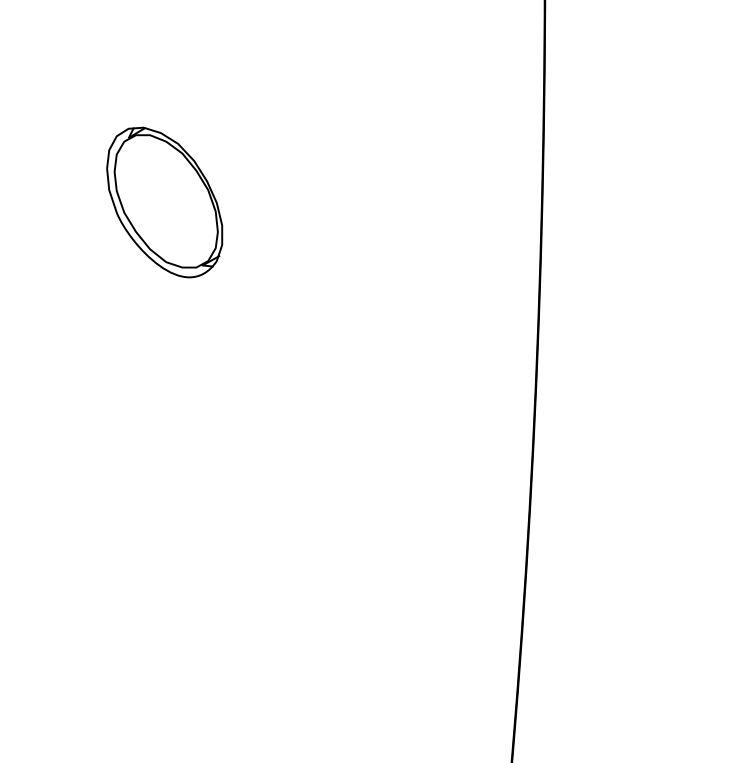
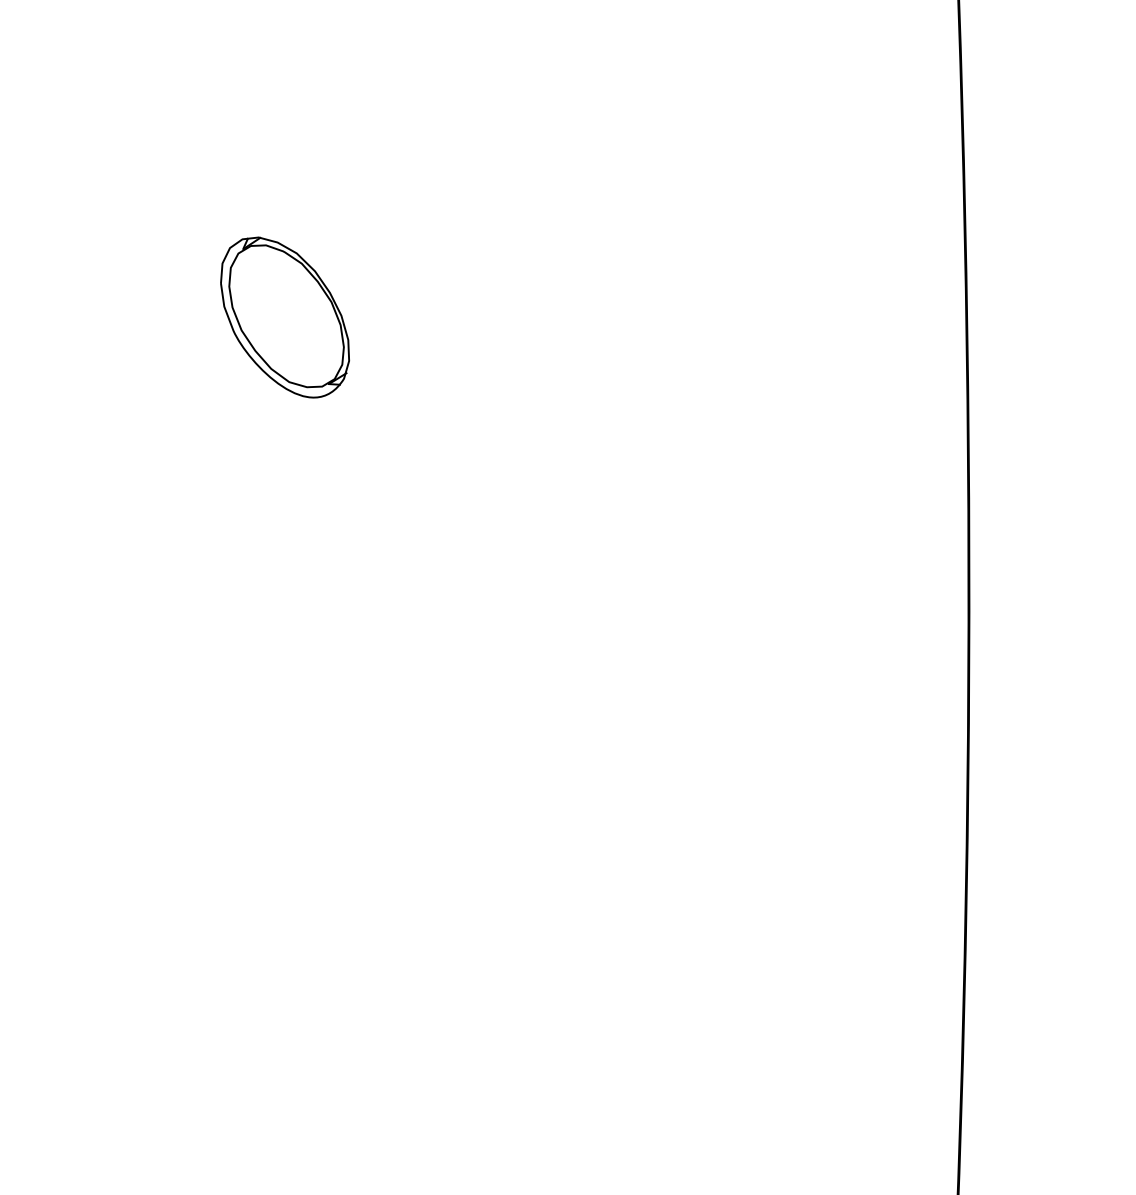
part: (164, 202) -> (284, 317), size x0.6

